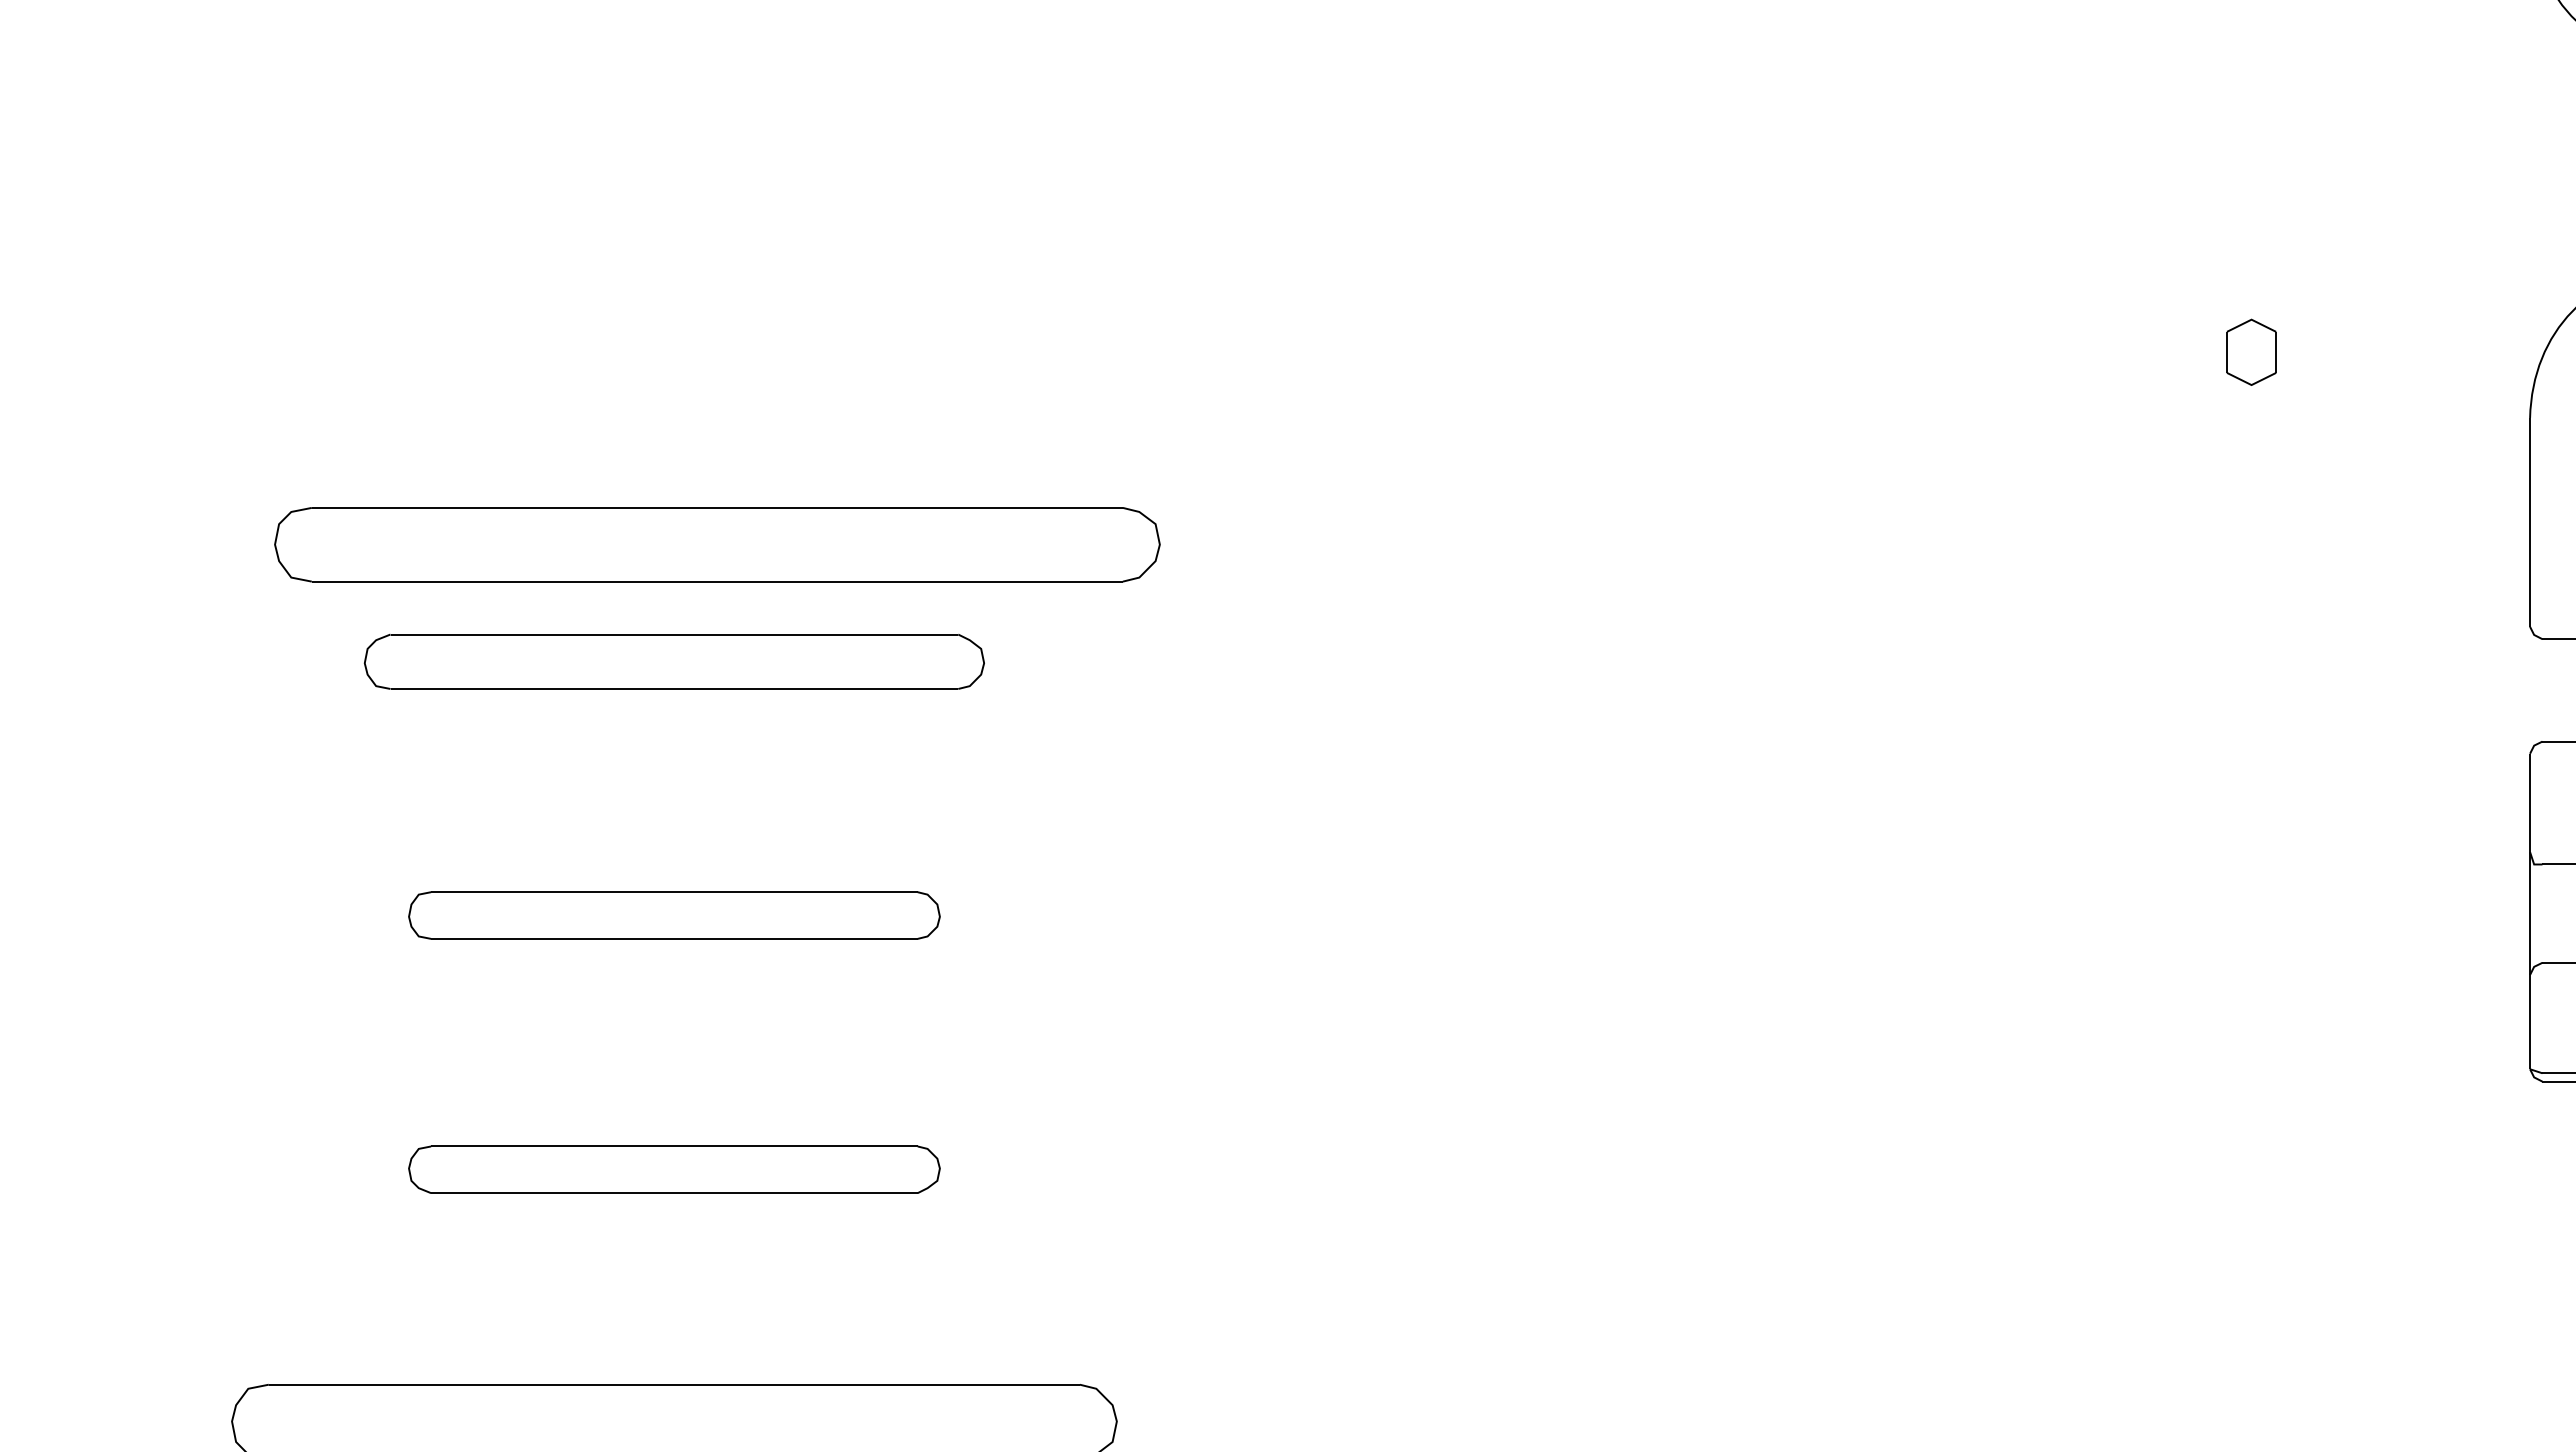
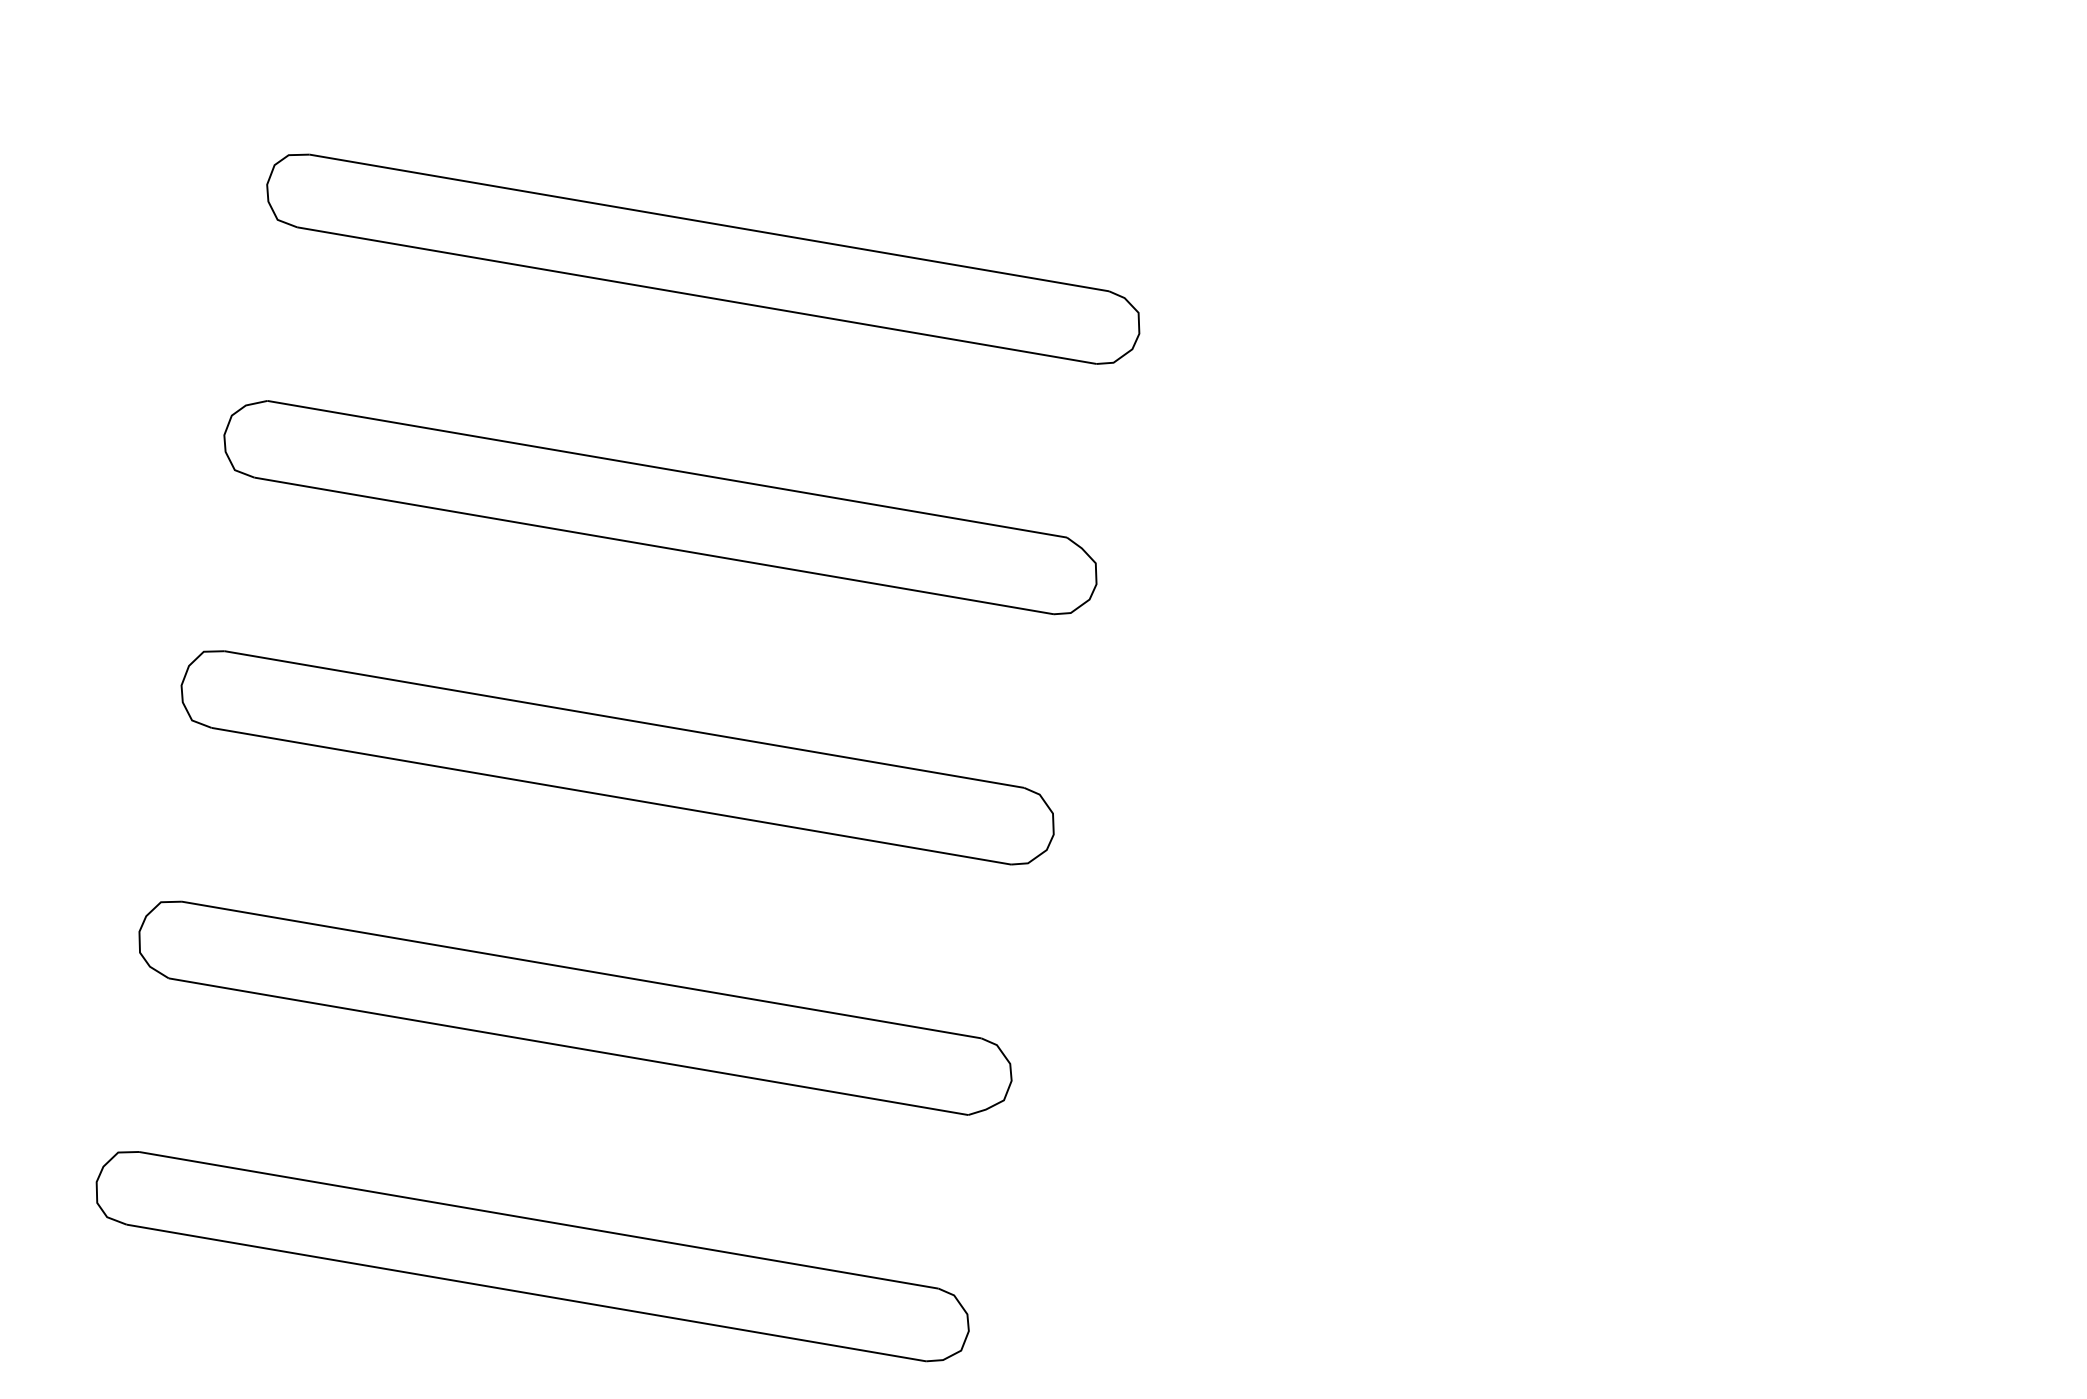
part: (717, 544) -> (703, 259), moved
part: (674, 661) -> (660, 507), size x1.43
part: (674, 915) -> (618, 757), size x1.67
part: (674, 1169) -> (575, 1008), size x1.67

